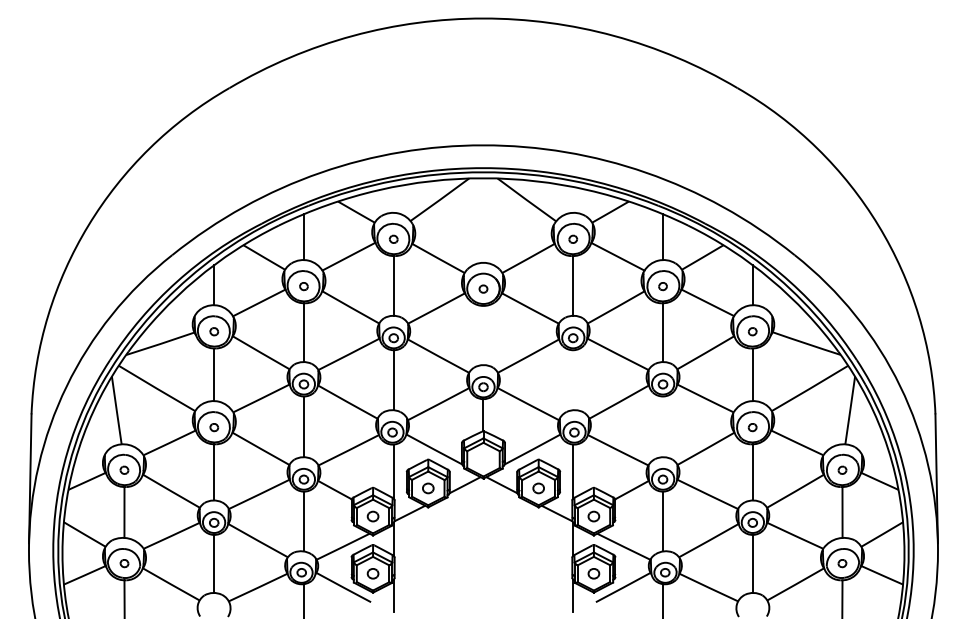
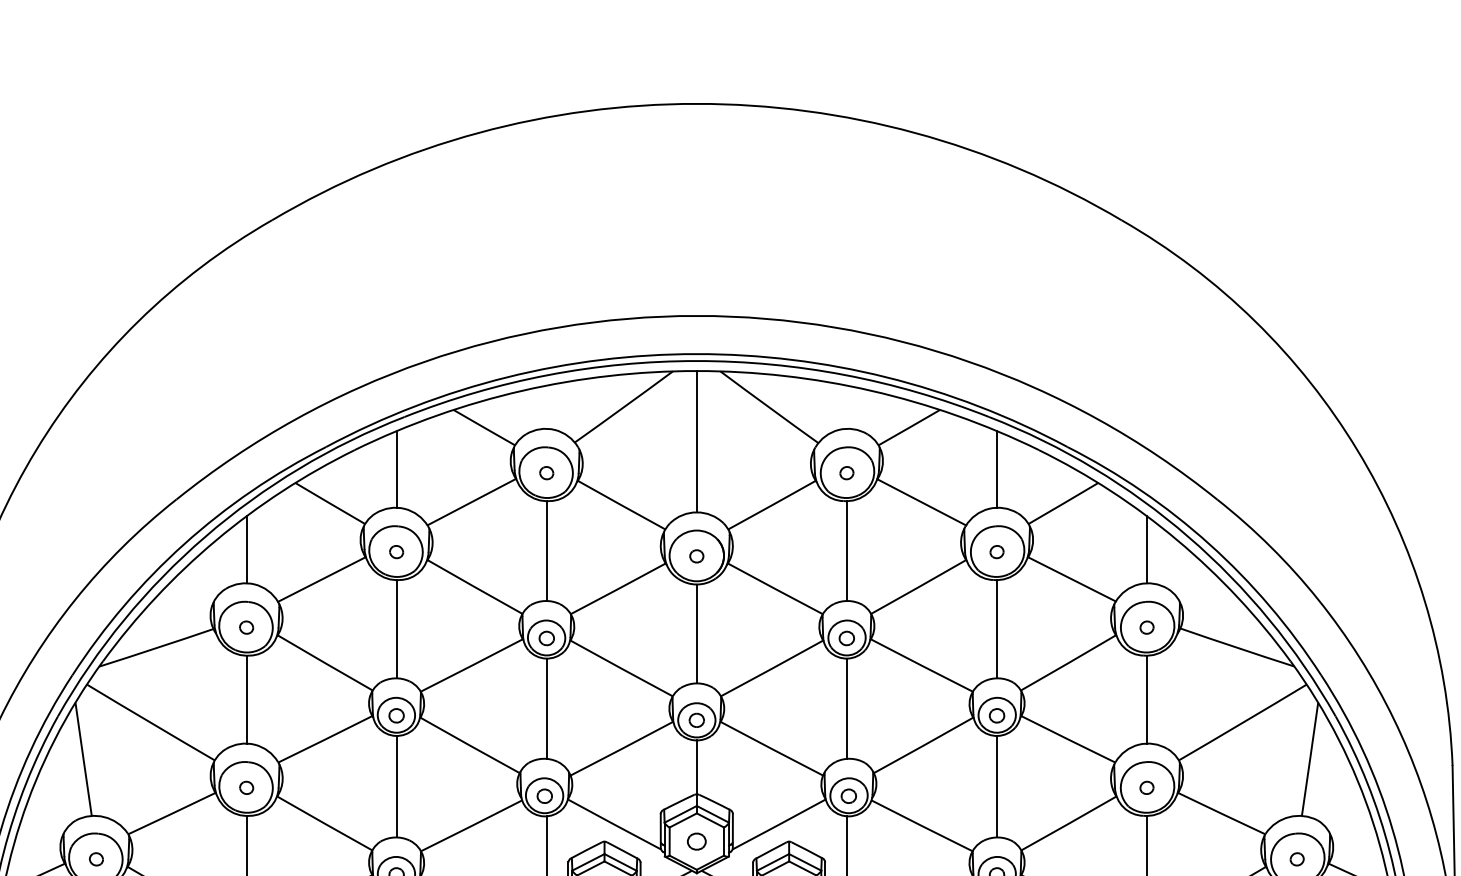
line: (483, 220) -> (696, 441), added
line: (483, 335) -> (696, 633), added
line: (573, 380) -> (847, 709), added
line: (662, 426) -> (996, 786), added
part: (483, 459) -> (696, 841), added

